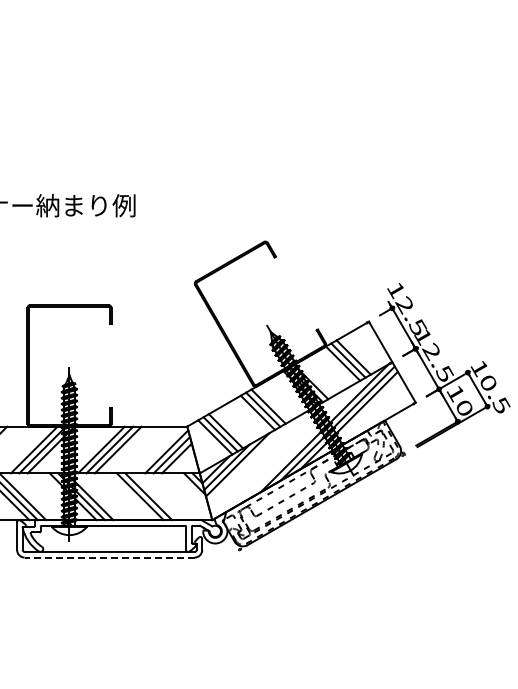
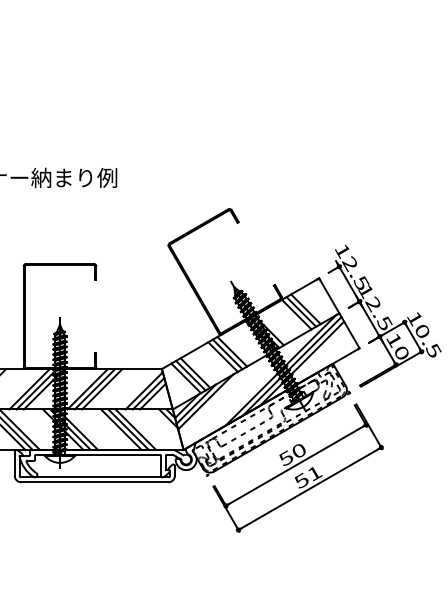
line: (156, 496) -> (135, 429), added
part: (344, 540) -> (297, 467), added
line: (109, 557) -> (94, 482), dashed -> solid

